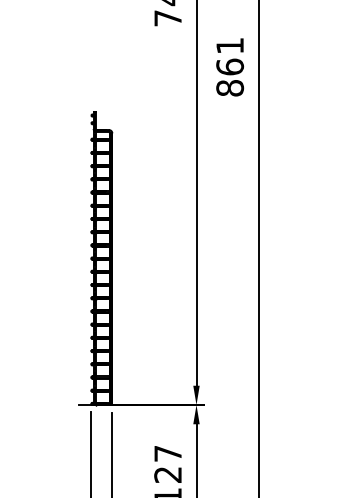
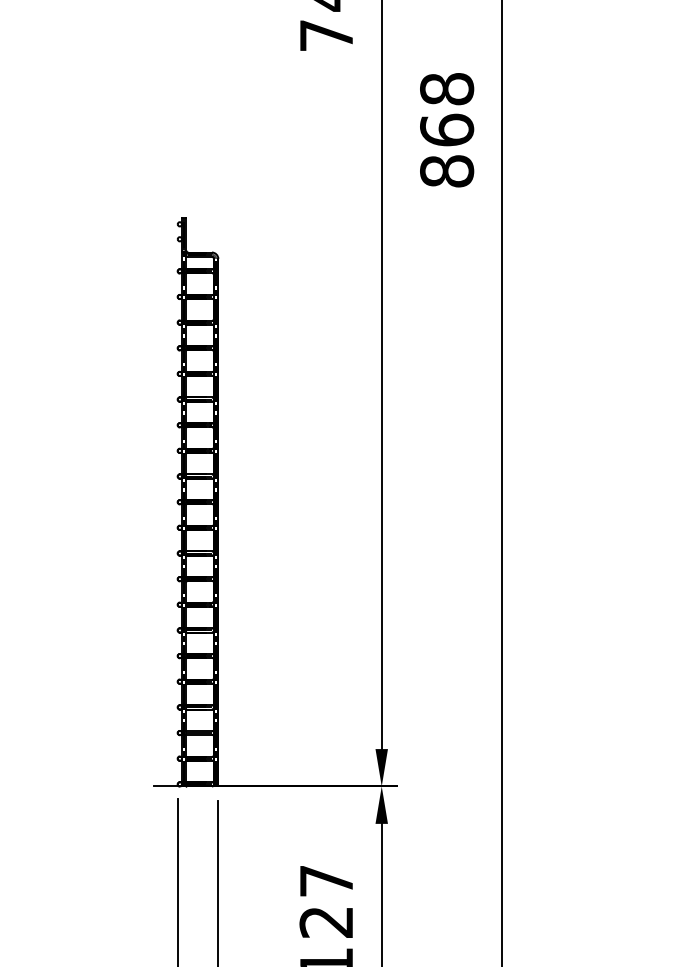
text: (230, 45) -> (447, 88), 861 -> 868

